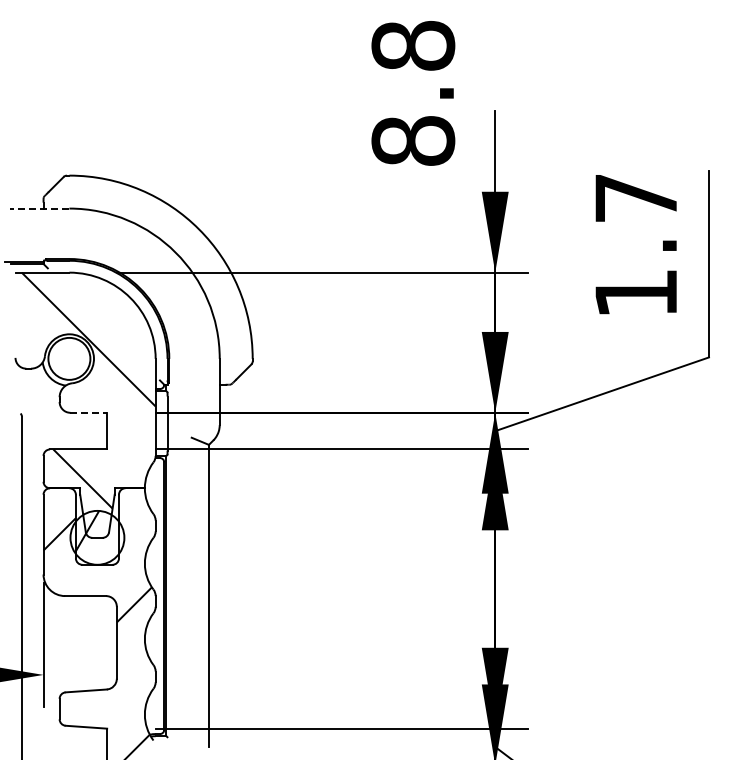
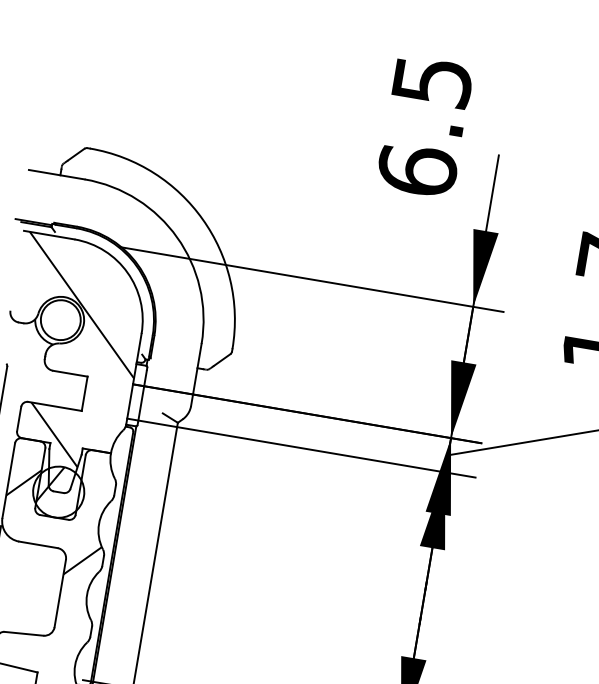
text: (413, 93) -> (425, 126), 8.8 -> 6.5
line: (39, 208) -> (56, 174), dashed -> solid
line: (89, 412) -> (71, 373), dashed -> solid

